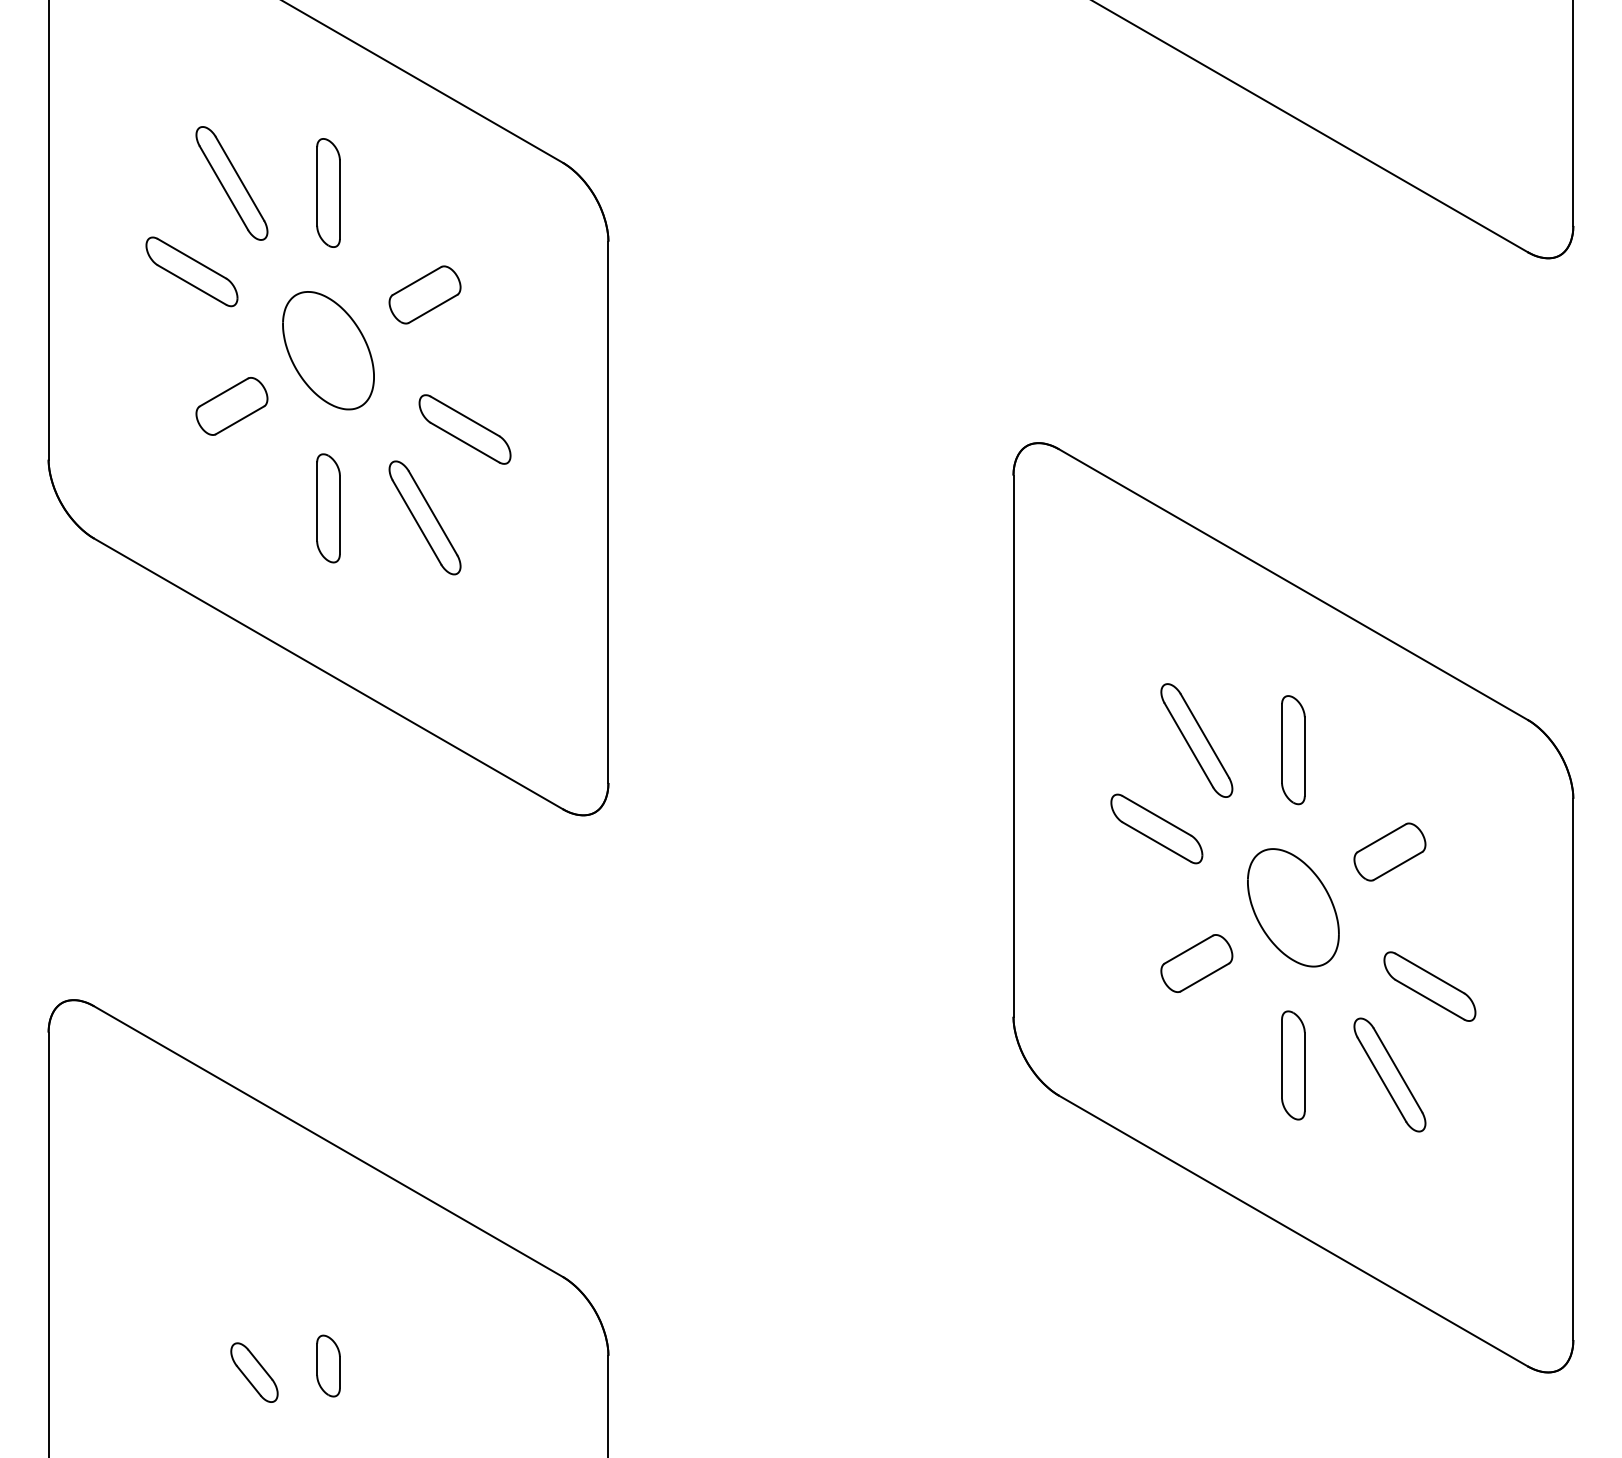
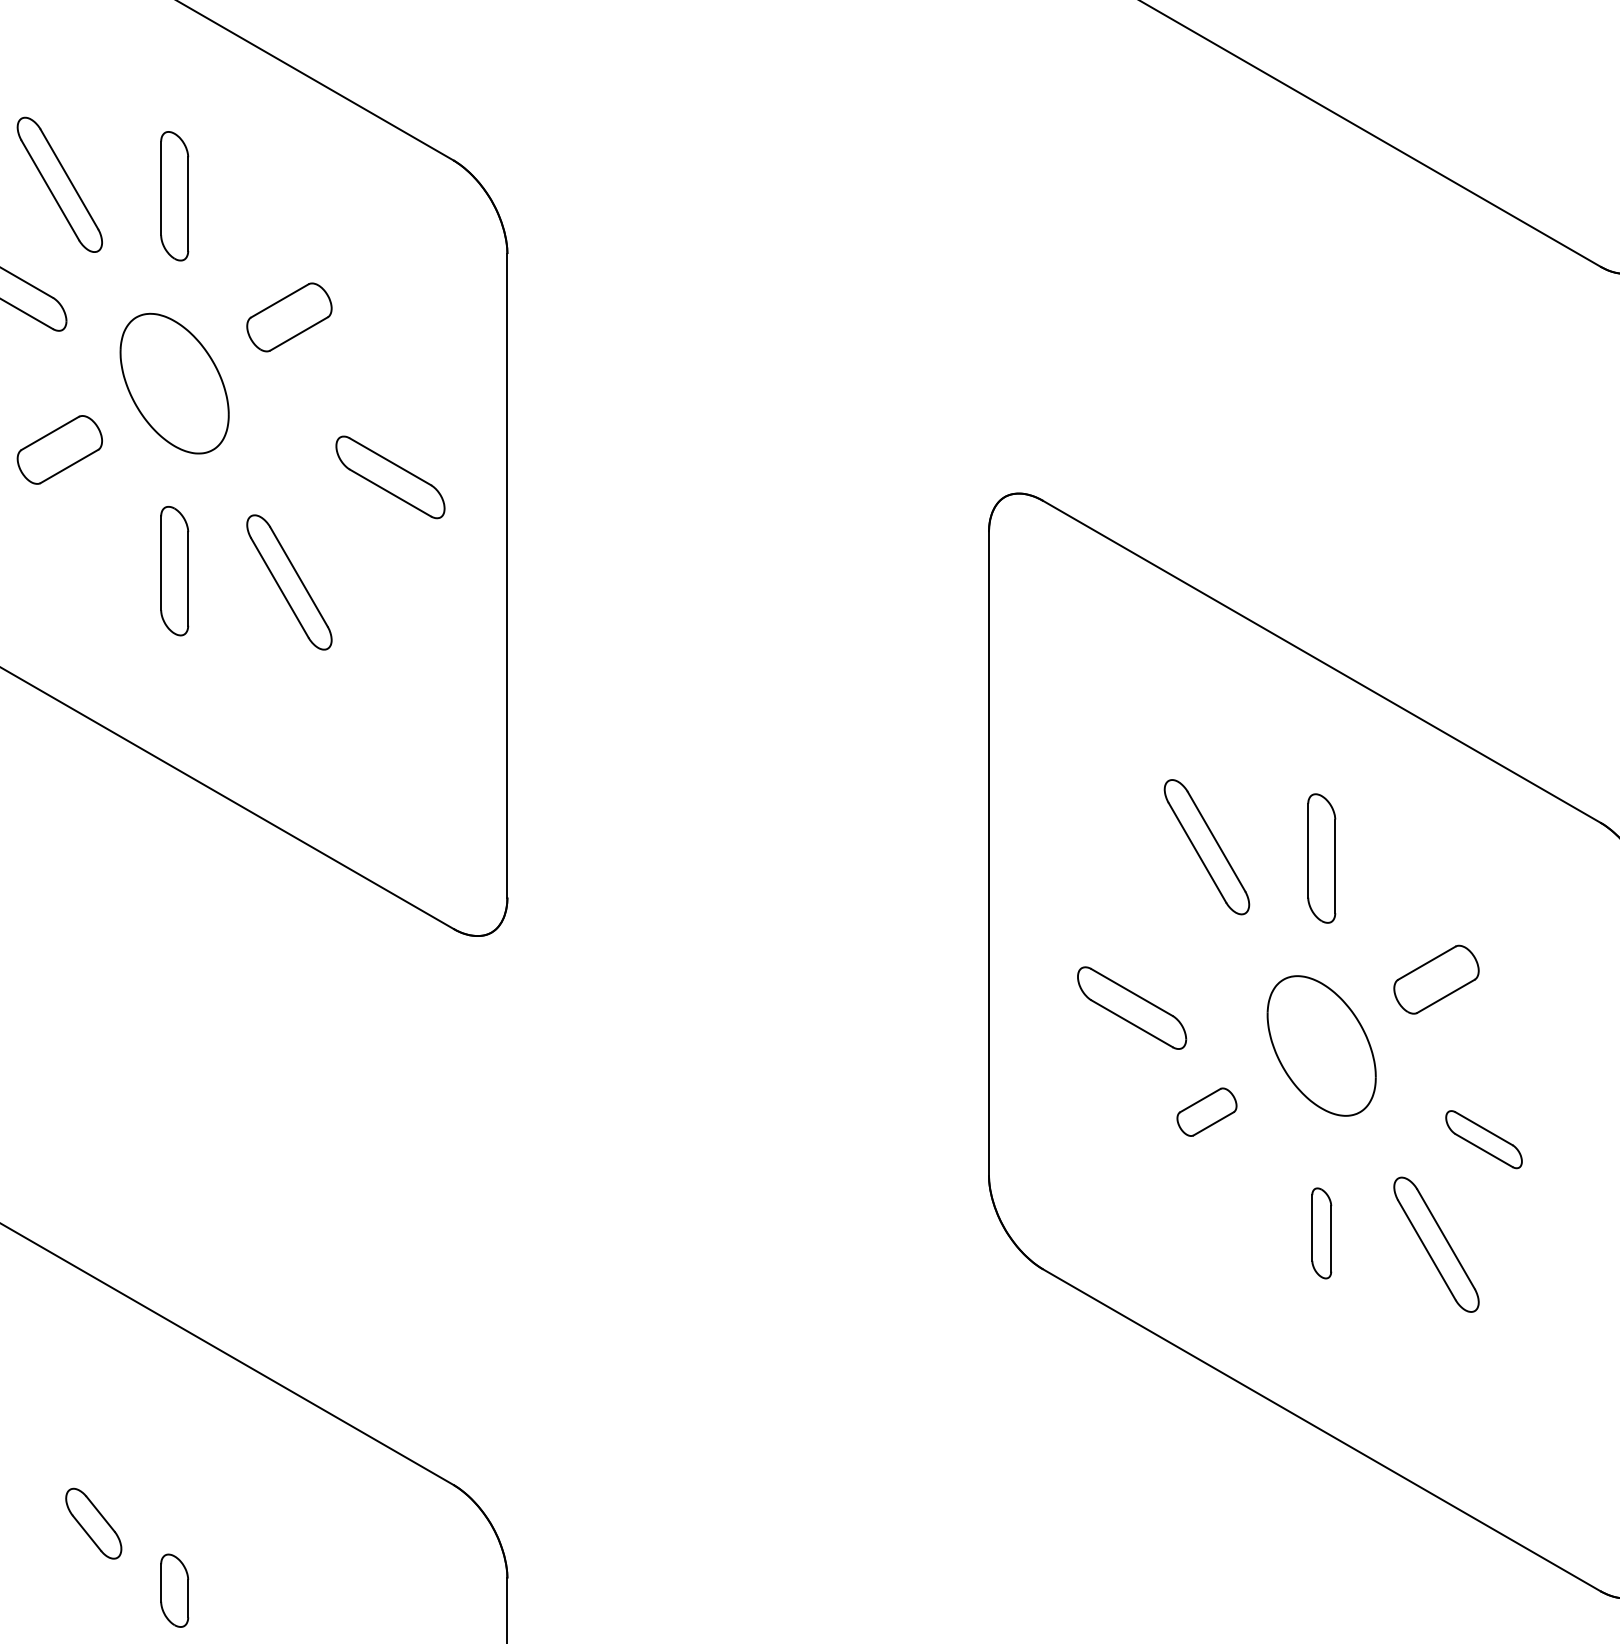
part: (464, 429) -> (389, 477), moved
part: (1156, 828) -> (1131, 1007), moved
part: (1196, 963) -> (1206, 1112), size x0.7
part: (1429, 986) -> (1483, 1139), size x0.7
part: (1293, 1065) -> (1321, 1233), size x0.7
part: (254, 1372) -> (93, 1523), moved

